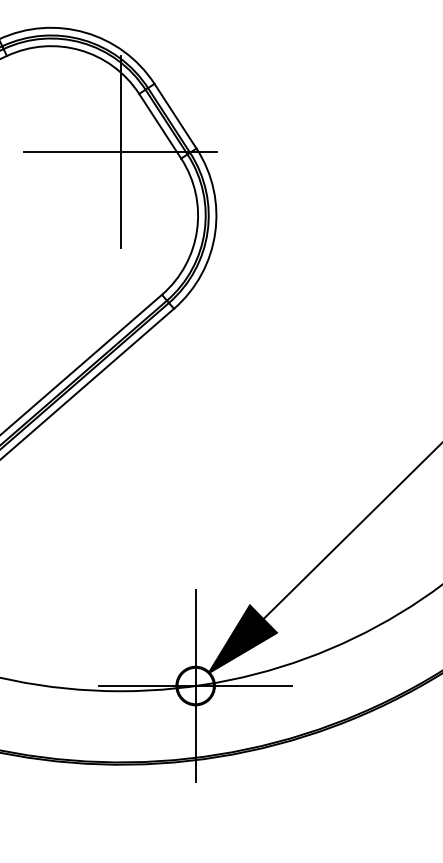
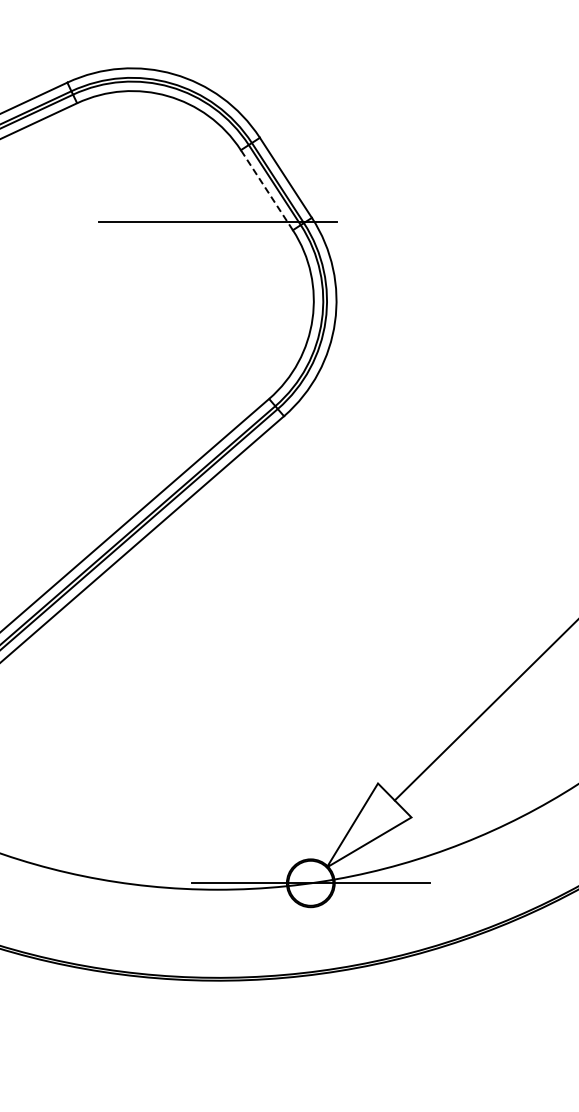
line: (159, 126) -> (266, 190), solid -> dashed
line: (120, 151) -> (217, 221), removed
fill: (242, 639) -> (368, 825), removed
line: (195, 686) -> (310, 883), removed

